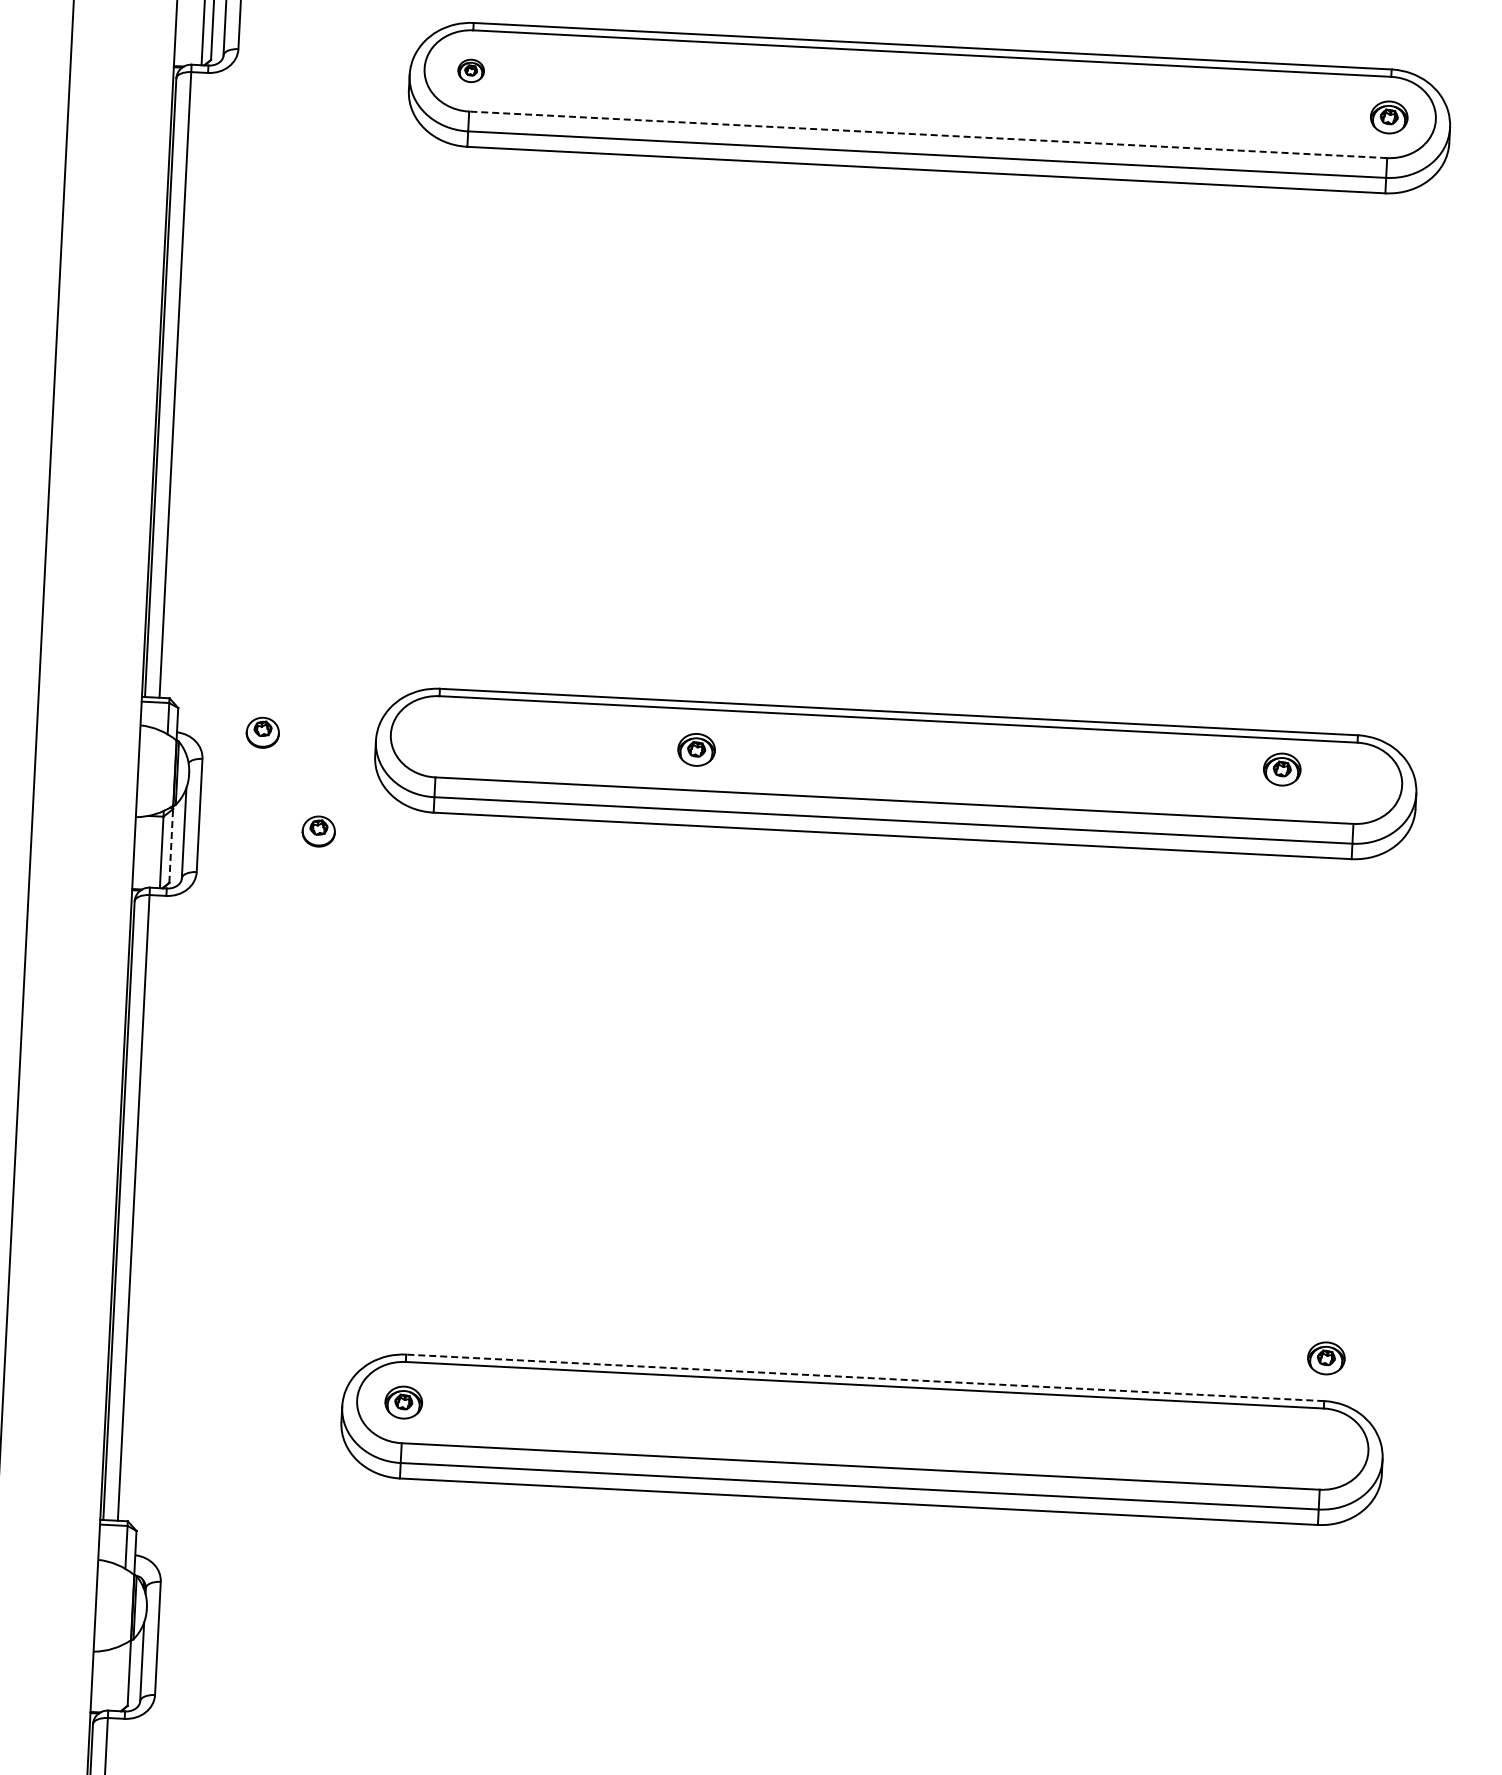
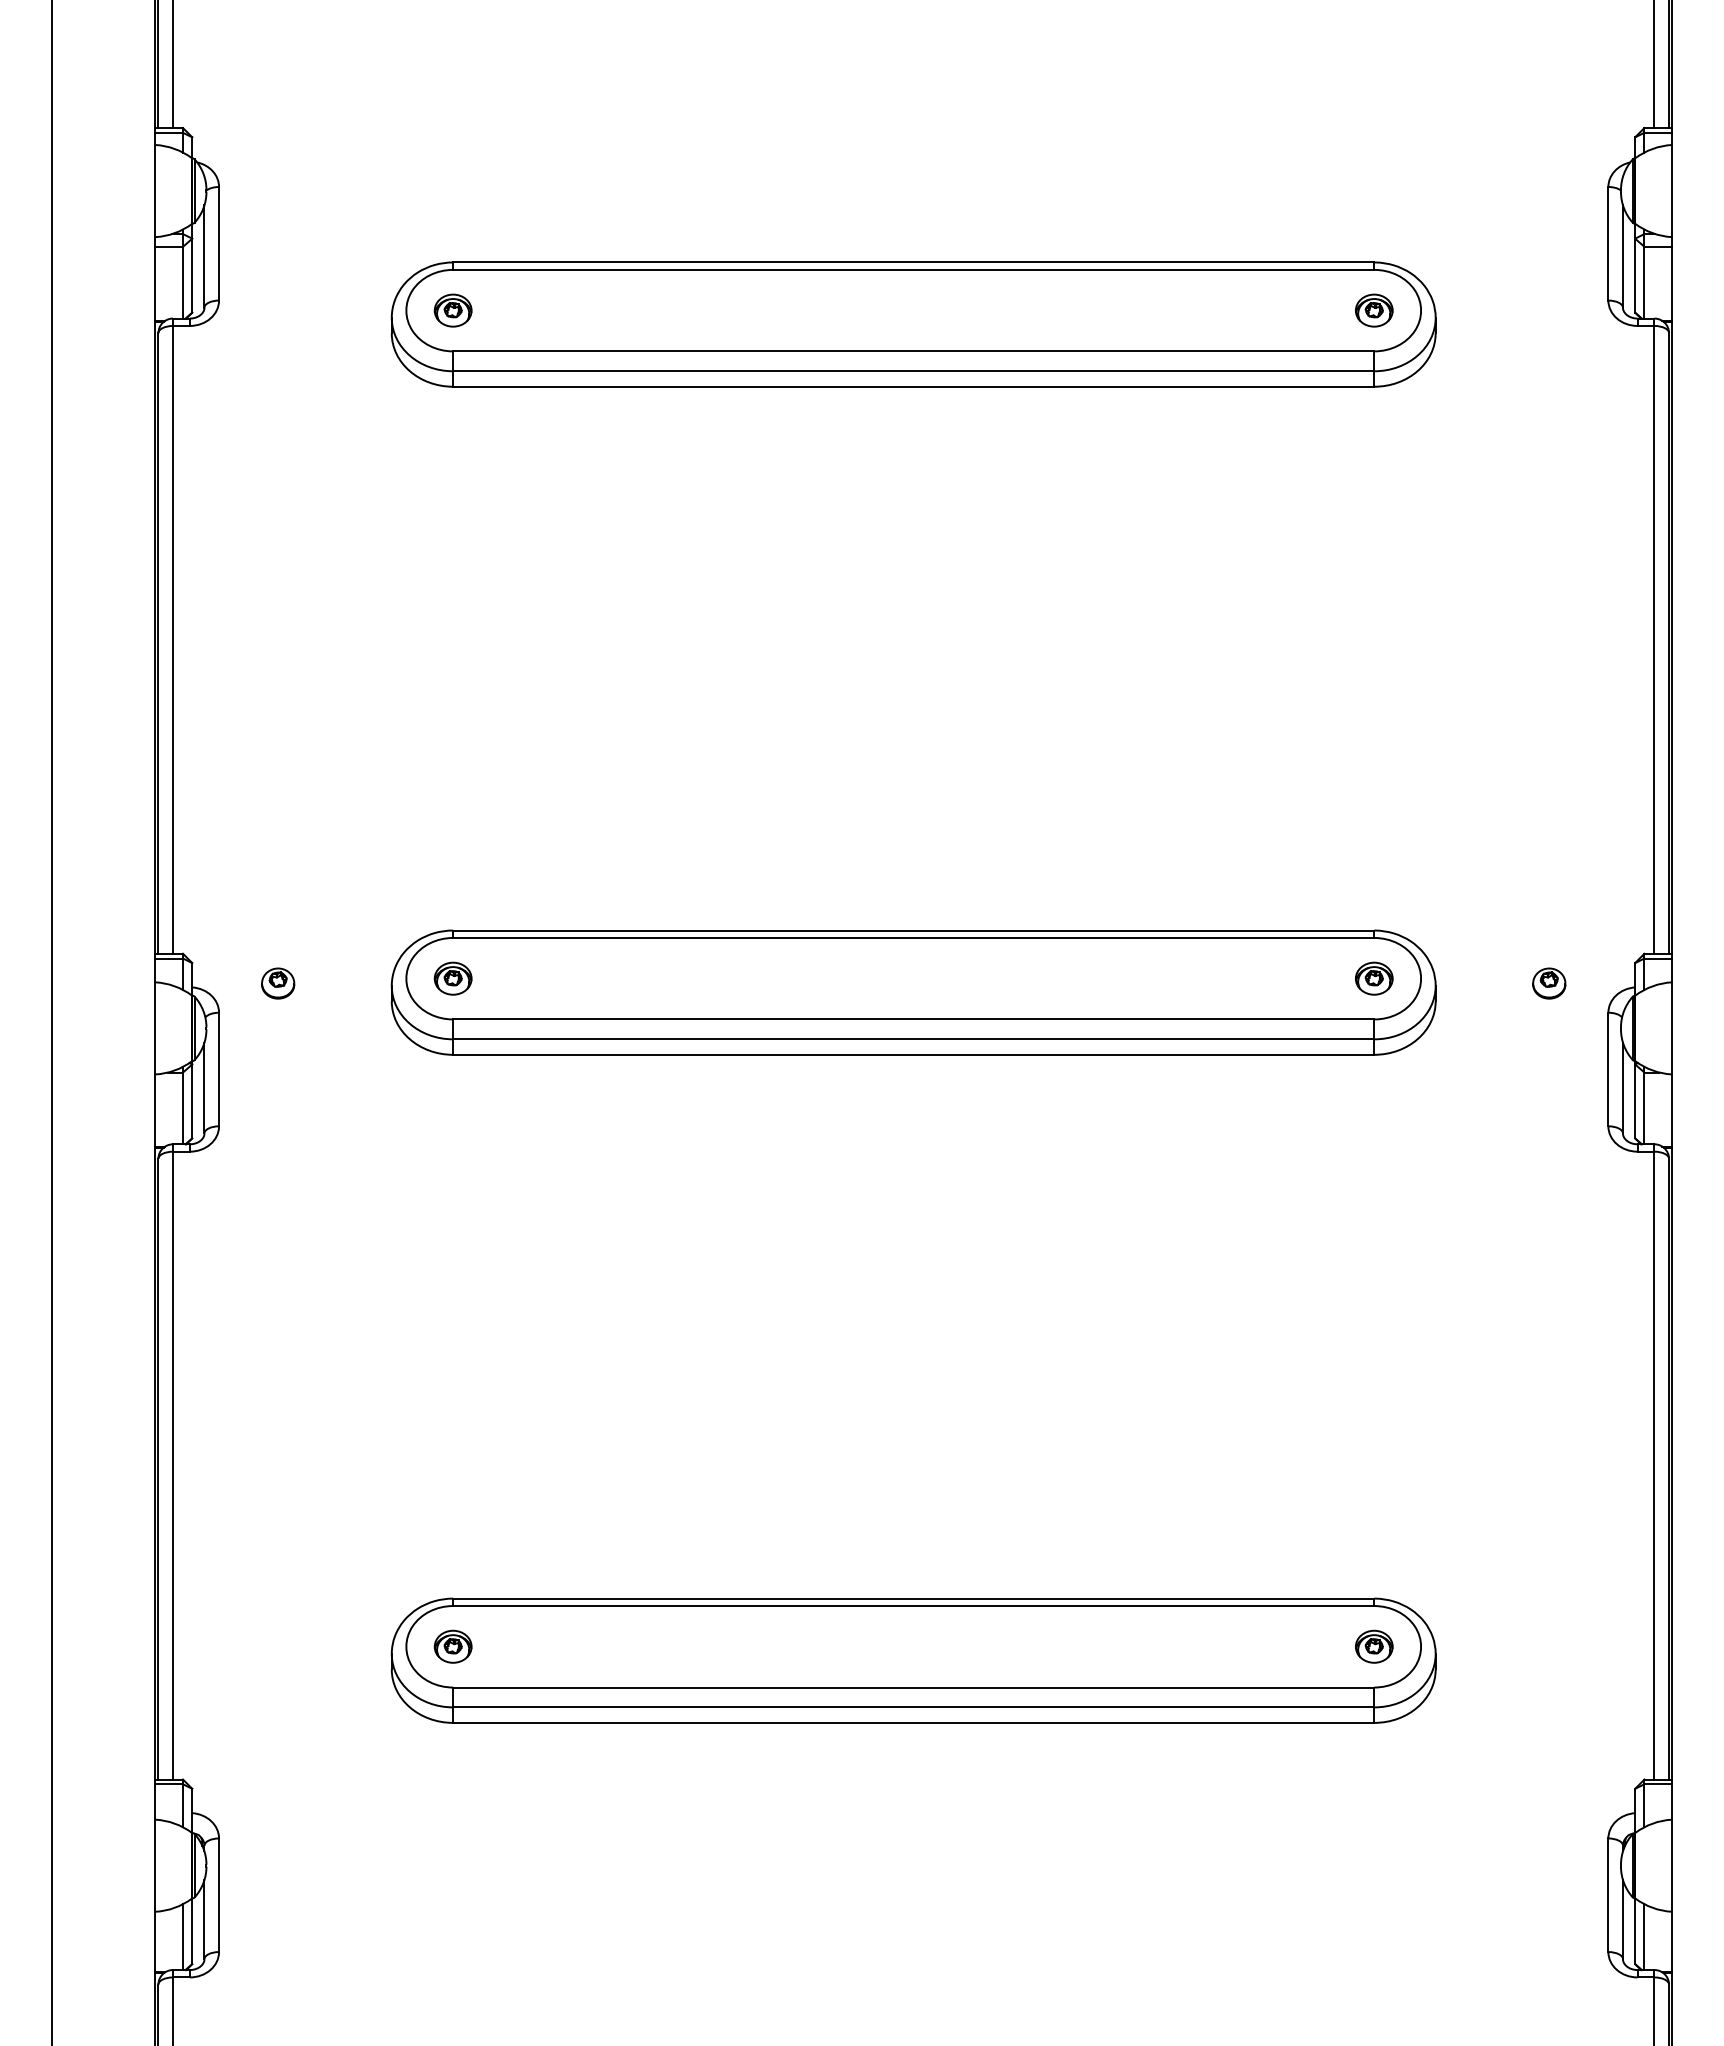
part: (470, 70) -> (452, 310), size x1.43
line: (927, 134) -> (913, 351), dashed -> solid
part: (695, 749) -> (452, 978), moved
part: (1282, 769) -> (1374, 978), moved
part: (319, 831) -> (339, 1079), removed
line: (171, 846) -> (192, 1101), dashed -> solid
part: (1326, 1358) -> (1374, 1646), moved
line: (864, 1377) -> (913, 1598), dashed -> solid
line: (119, 1678) -> (182, 1937), added

